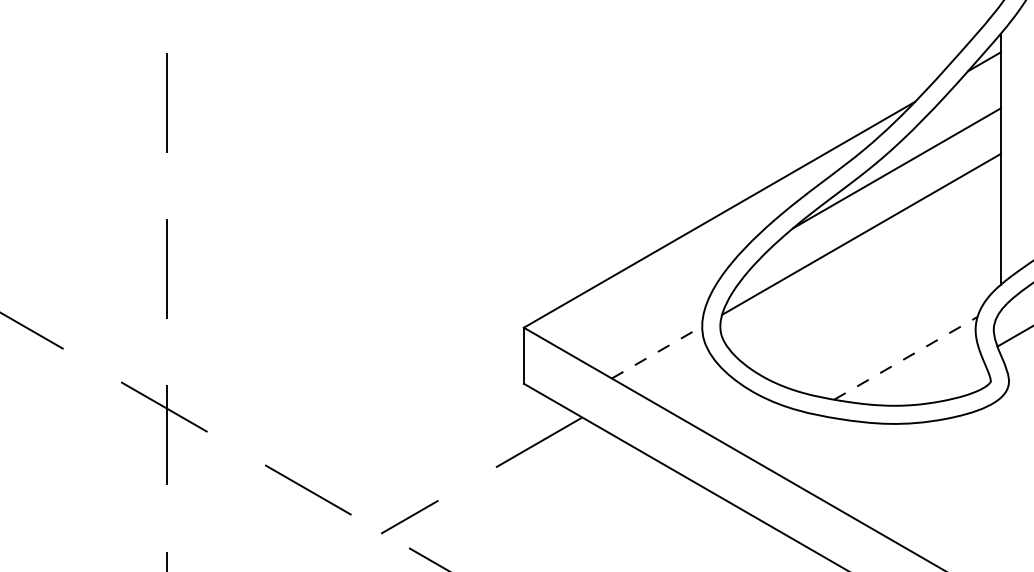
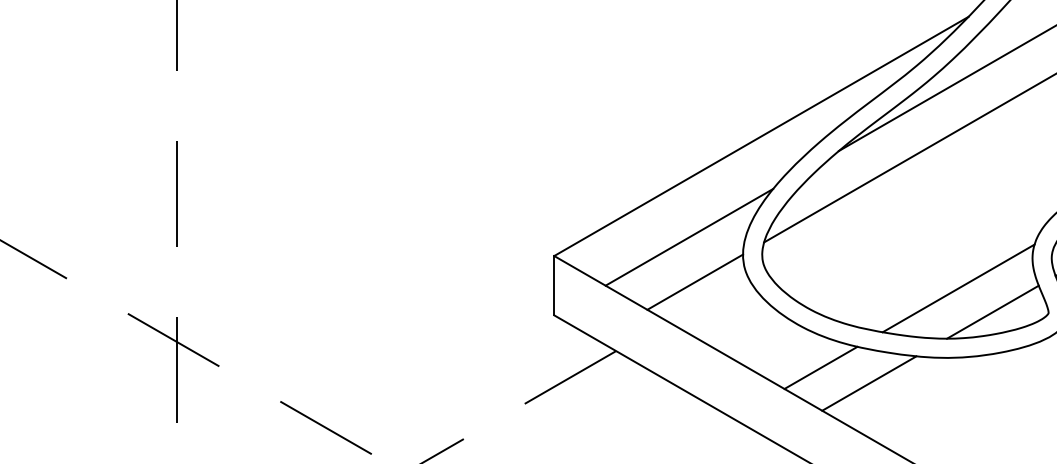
line: (651, 309) -> (689, 236), added
line: (657, 352) -> (695, 282), dashed -> solid
line: (905, 358) -> (958, 288), dashed -> solid
line: (937, 380) -> (992, 311), added
line: (775, 433) -> (820, 368), added
line: (821, 447) -> (869, 382), added

